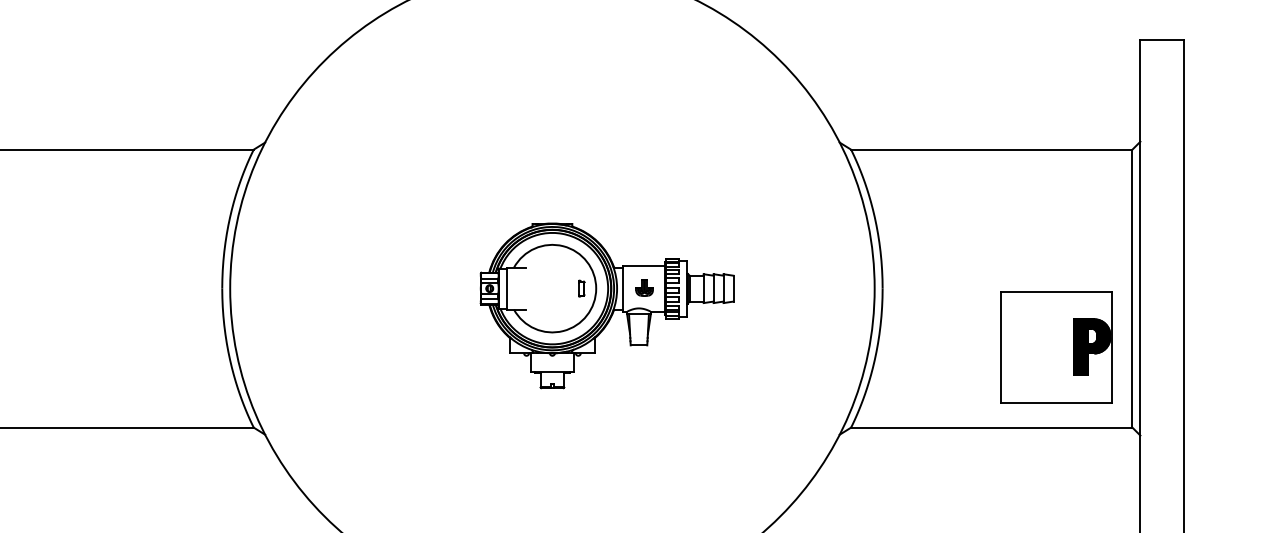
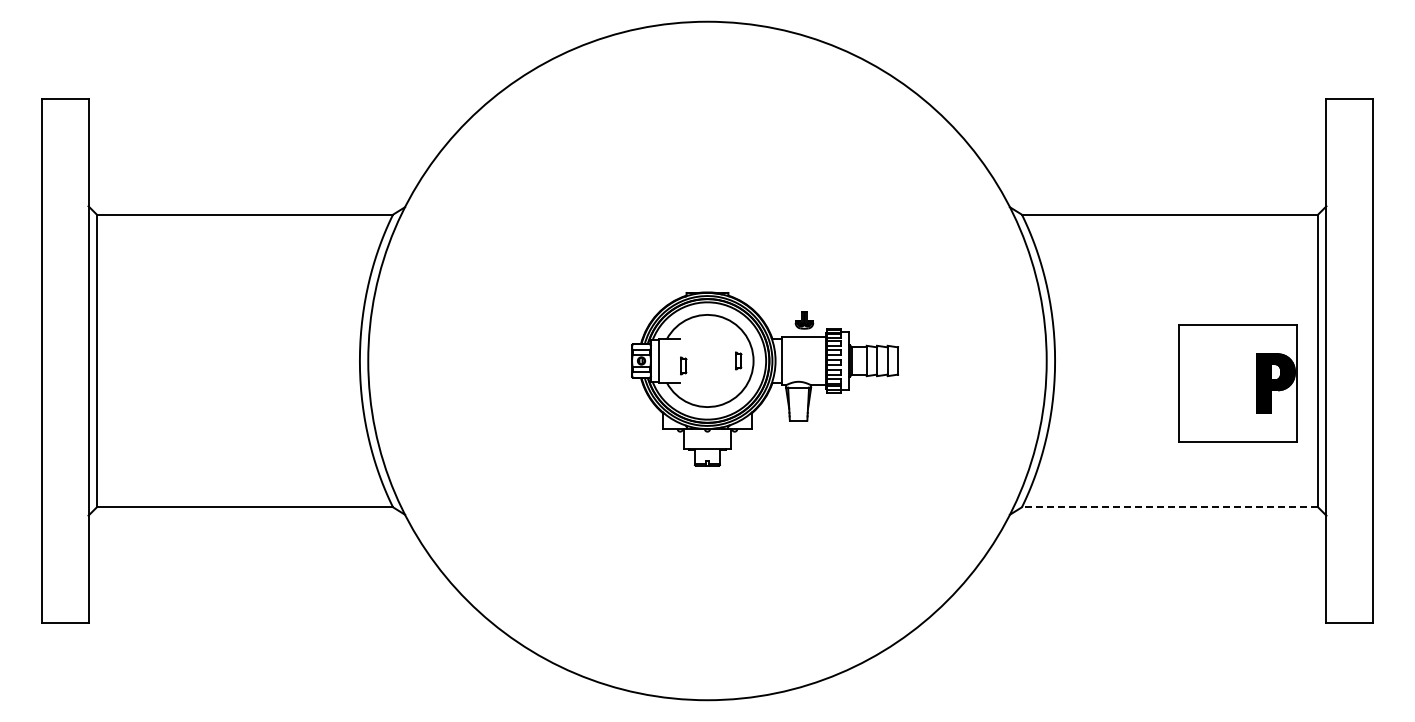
part: (644, 288) -> (804, 320), moved
part: (529, 292) -> (683, 365), added
part: (1055, 347) -> (1237, 383), moved
line: (991, 427) -> (1169, 507), solid -> dashed

